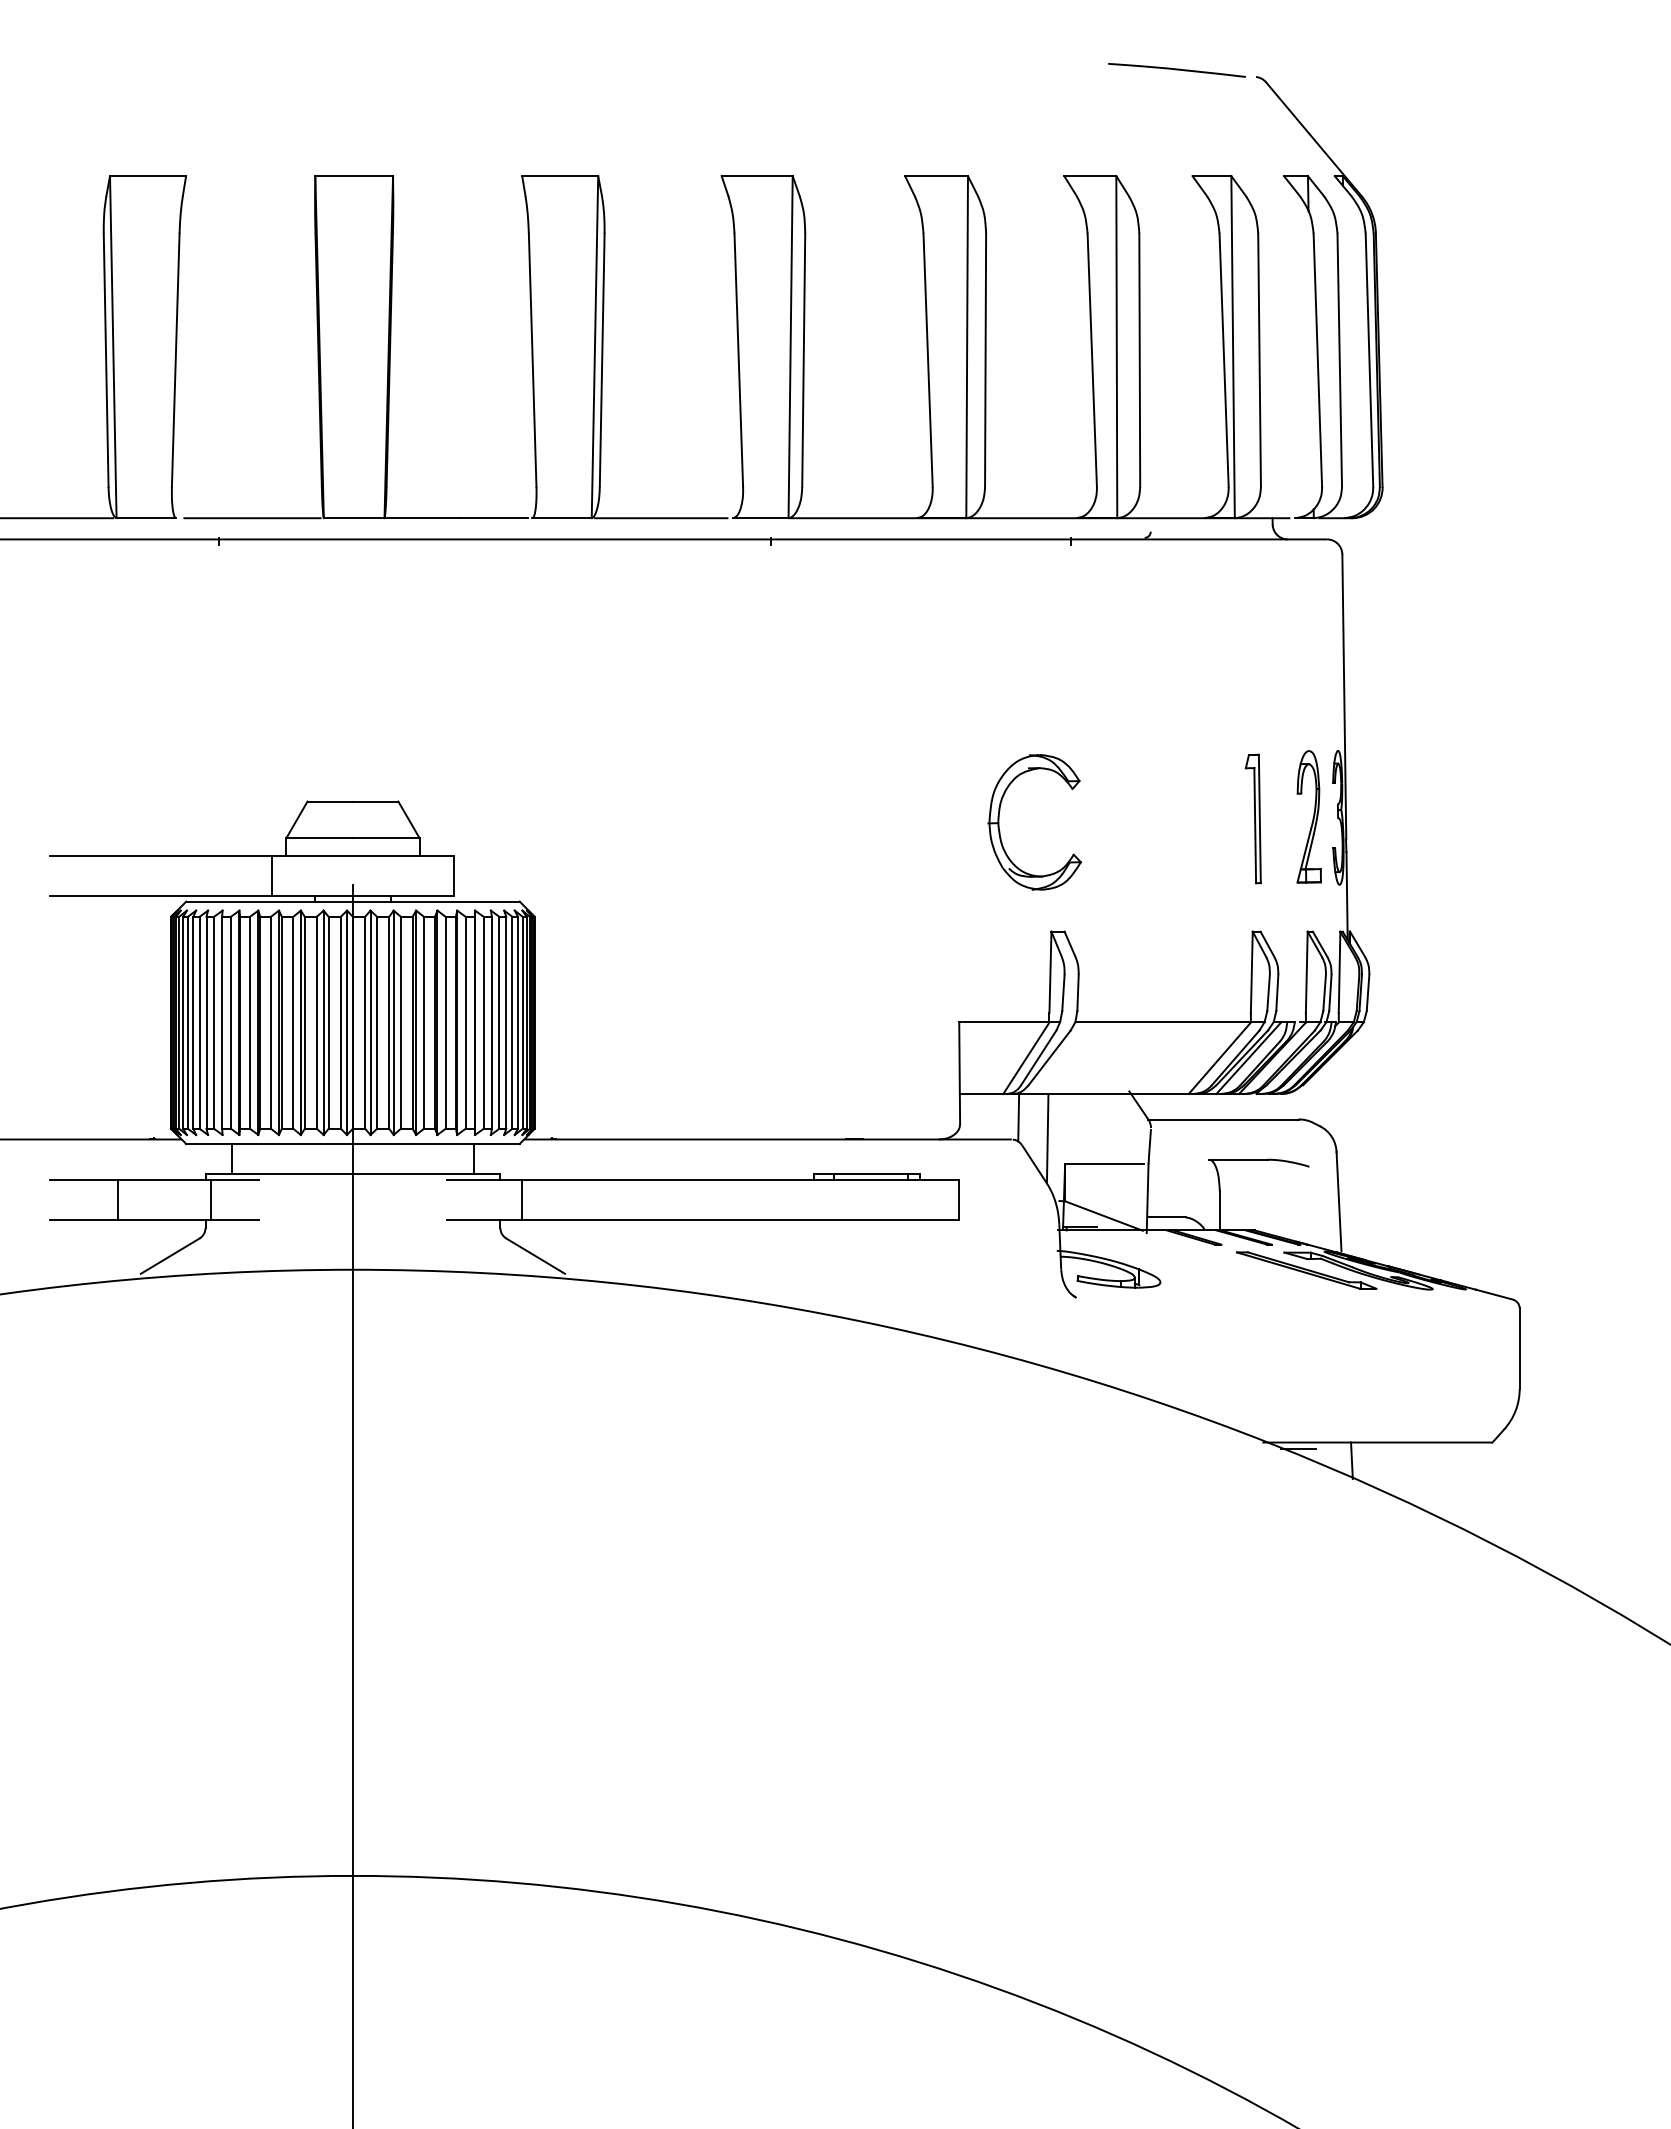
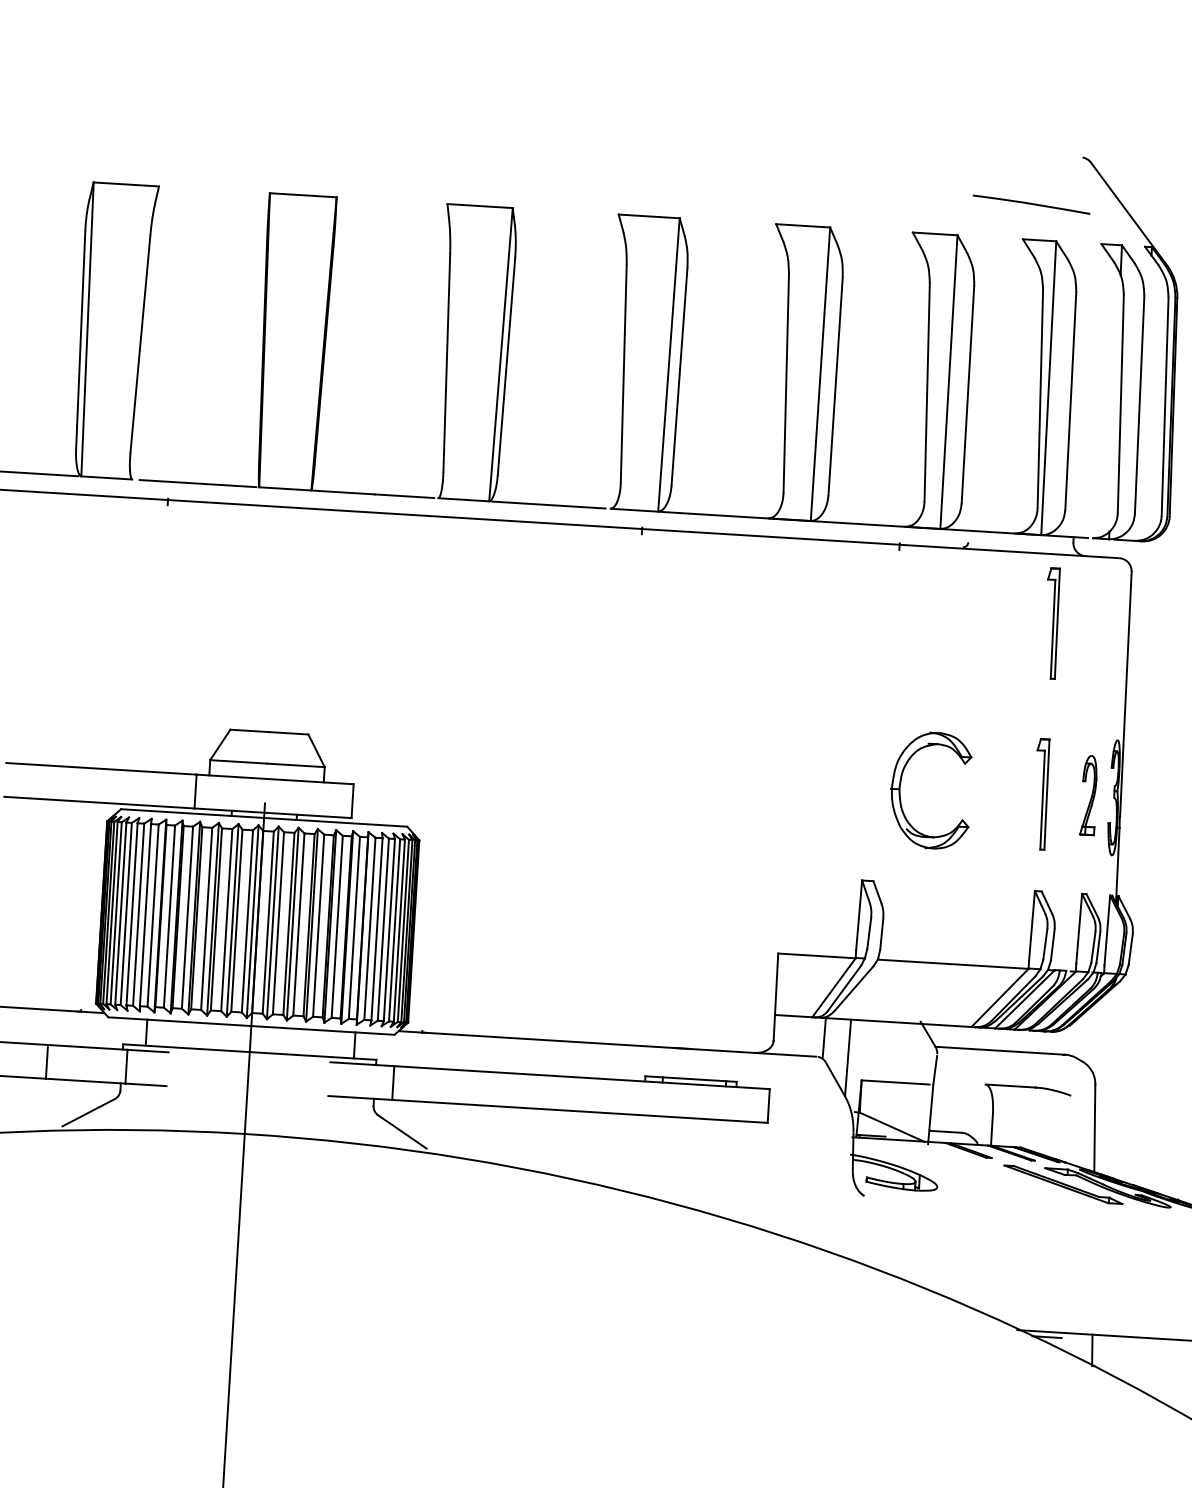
curve: (1176, 70) -> (1031, 204), moved
part: (1252, 619) -> (1051, 623), added
part: (1308, 816) -> (1088, 795), size x0.7
part: (999, 822) -> (900, 788), moved

